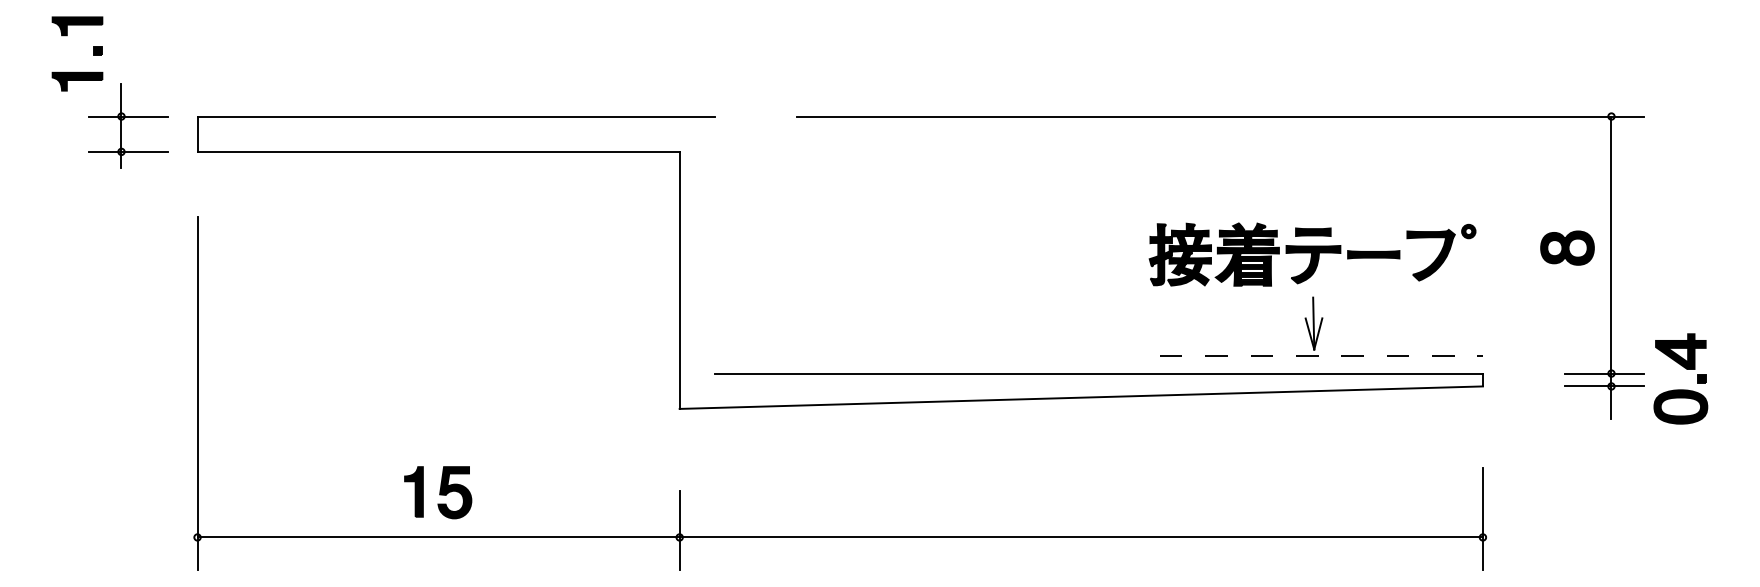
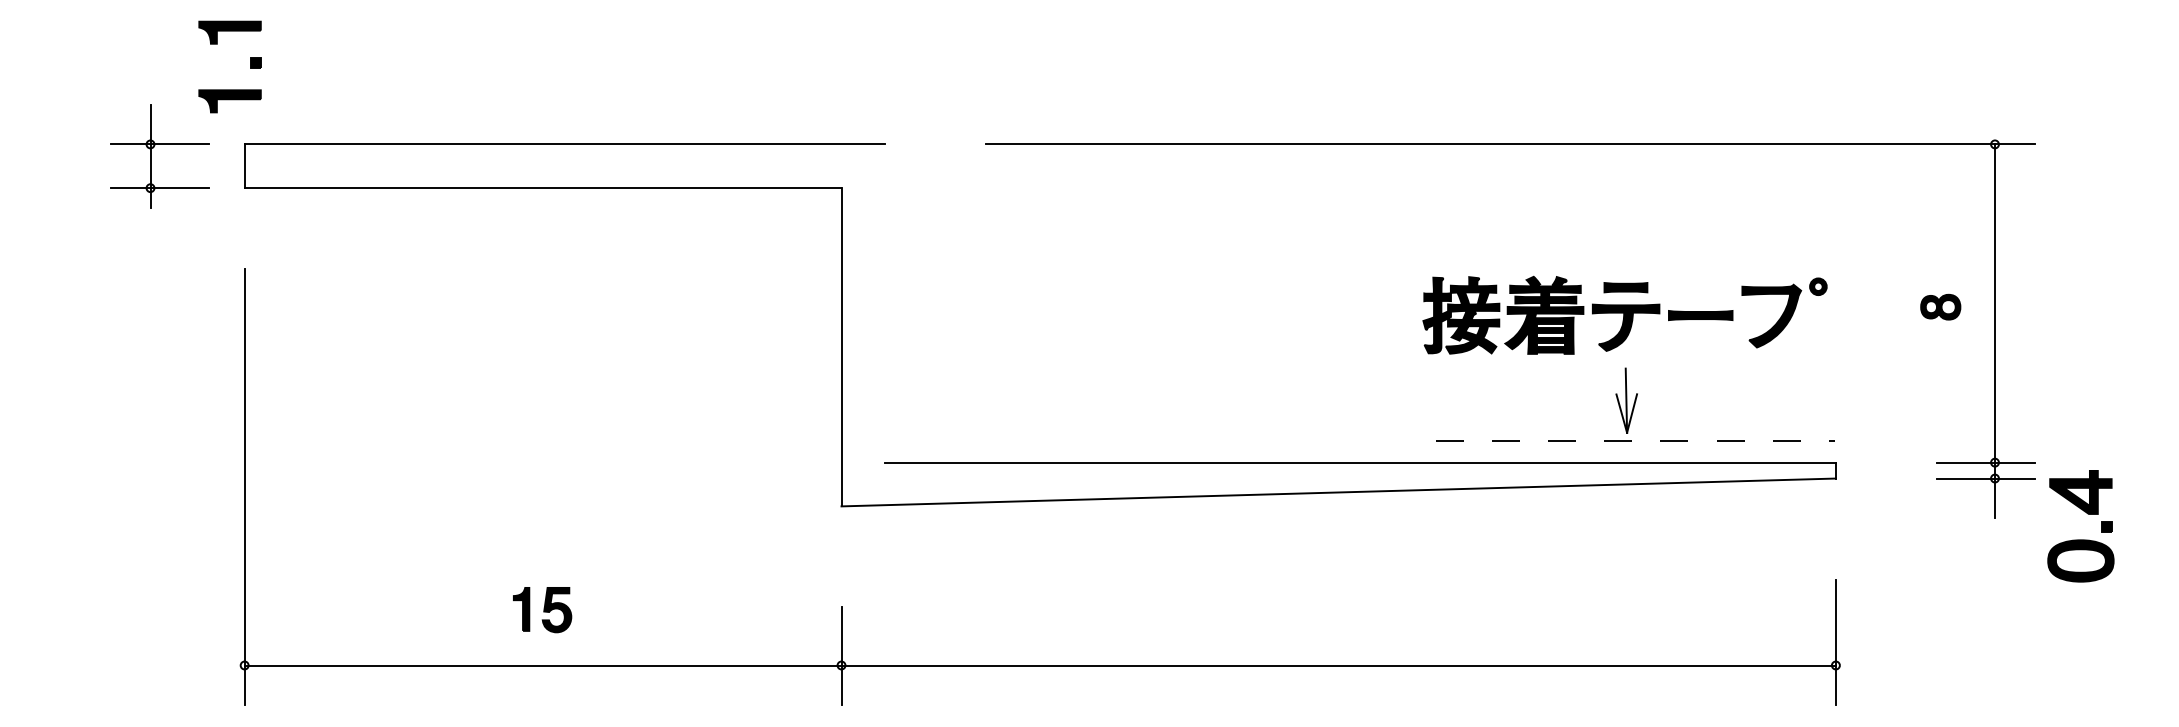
part: (94, 53) -> (250, 66), moved
part: (1567, 247) -> (1940, 306), size x0.6
part: (1680, 389) -> (2080, 539), moved
part: (438, 492) -> (542, 609), size x0.7

